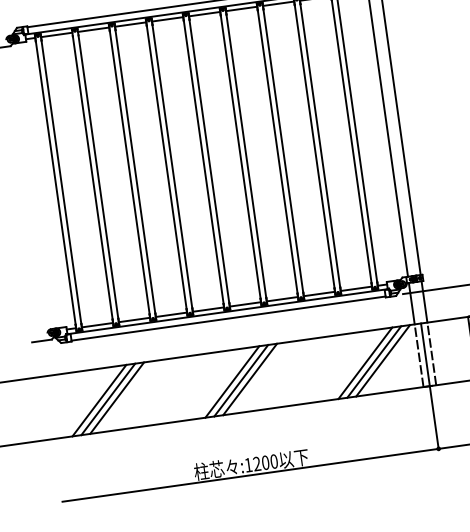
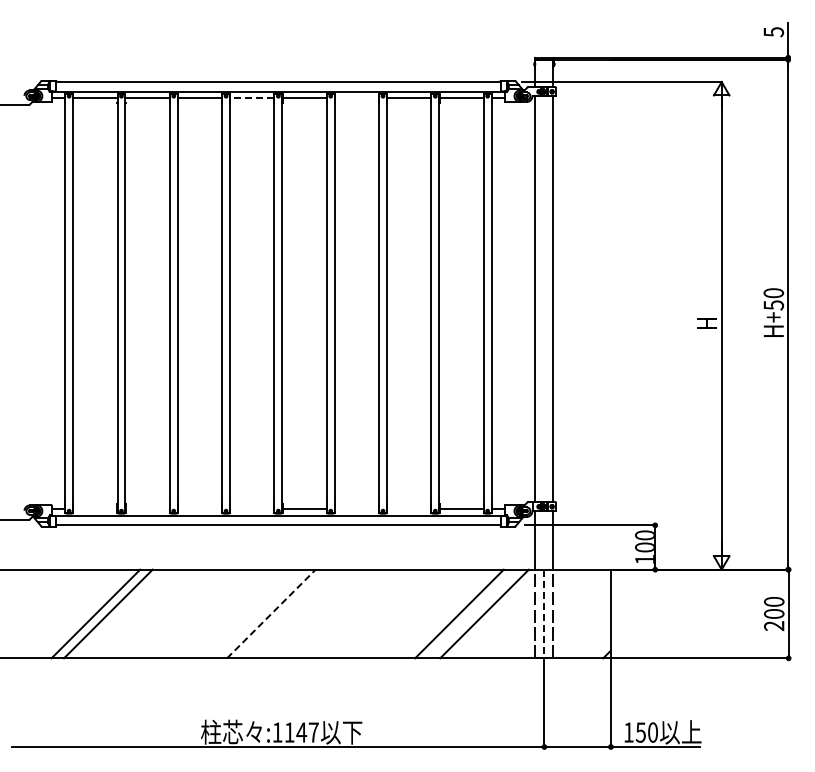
line: (241, 9) -> (356, 98), removed
line: (167, 19) -> (251, 98), solid -> dashed
line: (319, 293) -> (409, 508), removed
line: (282, 298) -> (356, 508), removed
line: (208, 309) -> (252, 508), removed
line: (171, 314) -> (199, 508), removed
line: (134, 319) -> (147, 508), removed
line: (97, 324) -> (95, 508), removed
line: (425, 355) -> (544, 614), solid -> dashed
line: (373, 361) -> (471, 613), removed
line: (250, 379) -> (296, 613), removed
line: (240, 380) -> (283, 613), removed
line: (232, 382) -> (271, 614), solid -> dashed
line: (99, 400) -> (83, 613), removed
text: (265, 462) -> (301, 732), :1200 -> :1147

